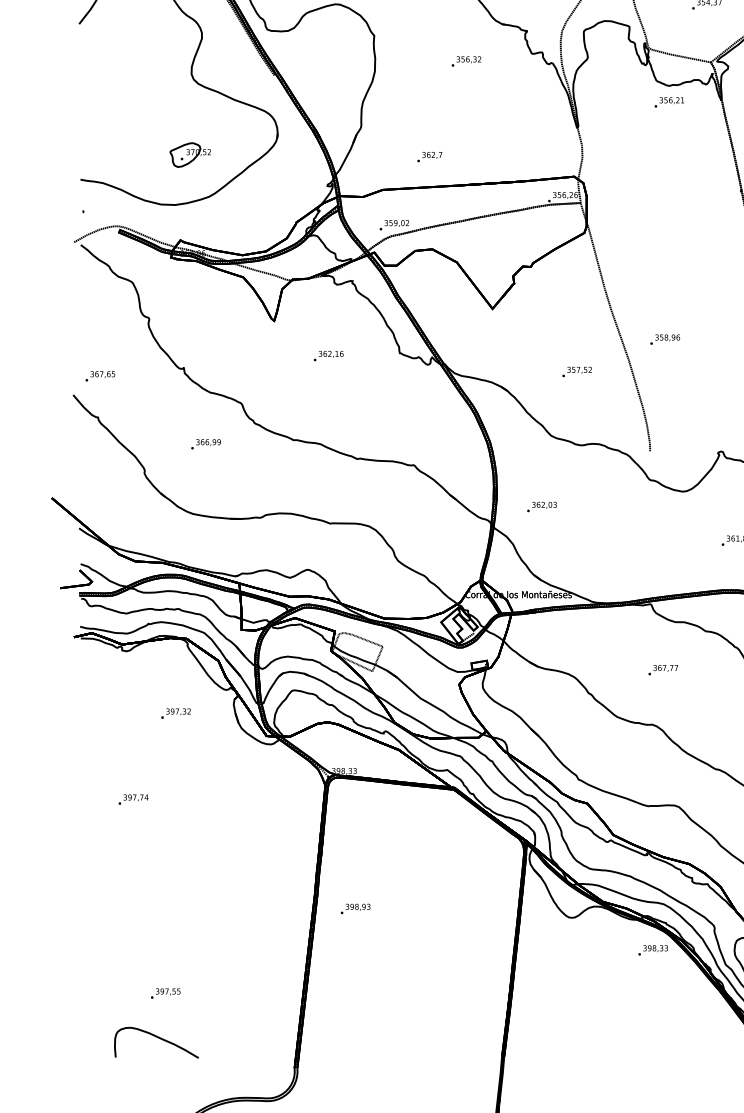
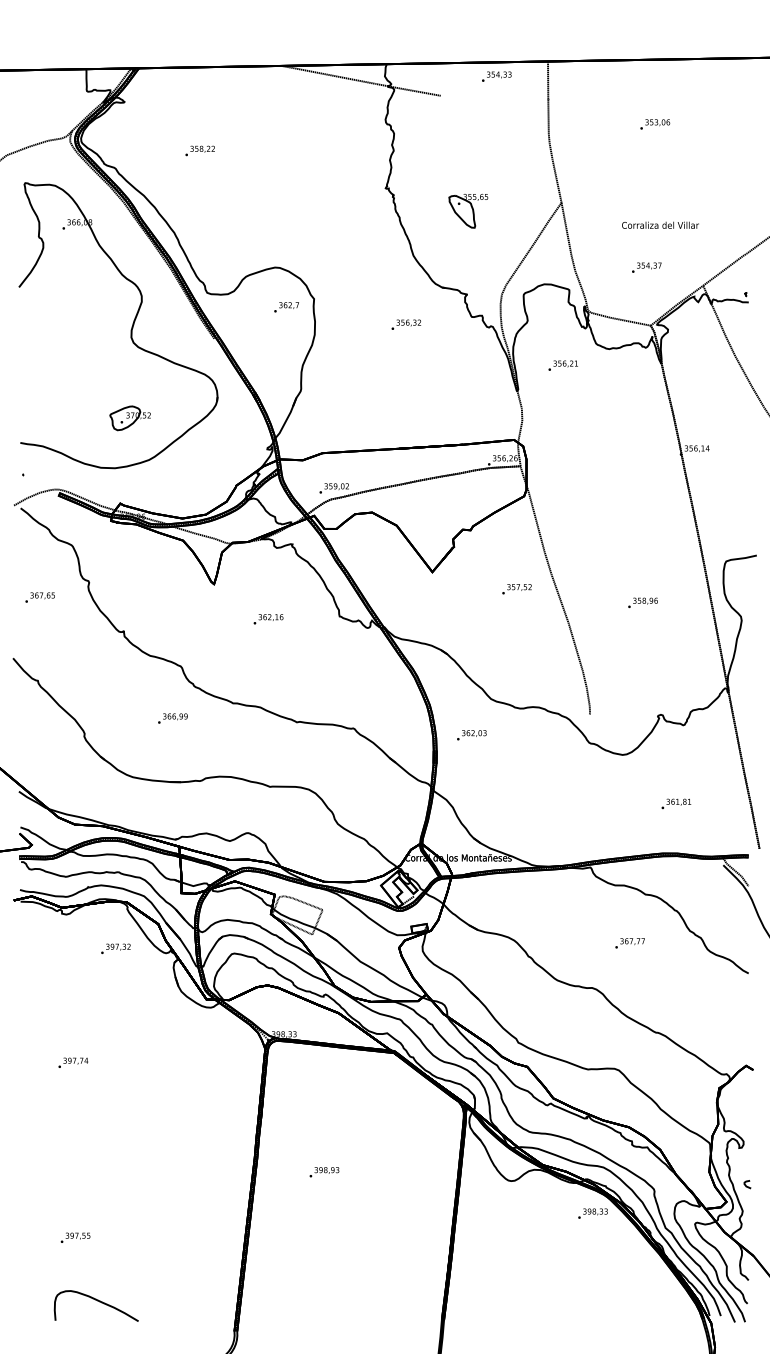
text: (668, 102) -> (562, 365), moved
text: (429, 157) -> (286, 307), moved
text: (664, 339) -> (642, 602), moved
text: (576, 372) -> (516, 589), moved
text: (99, 376) -> (39, 597), moved
text: (205, 444) -> (172, 718), moved
text: (541, 507) -> (471, 735), moved
text: (662, 670) -> (629, 943), moved
text: (175, 713) -> (115, 948), moved
text: (355, 909) -> (324, 1172), moved
text: (165, 993) -> (75, 1237), moved

